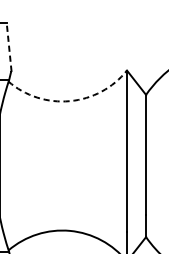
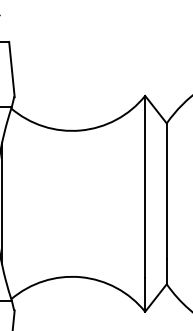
line: (8, 47) -> (11, 69), dashed -> solid
arc: (69, 101) -> (80, 130), dashed -> solid

